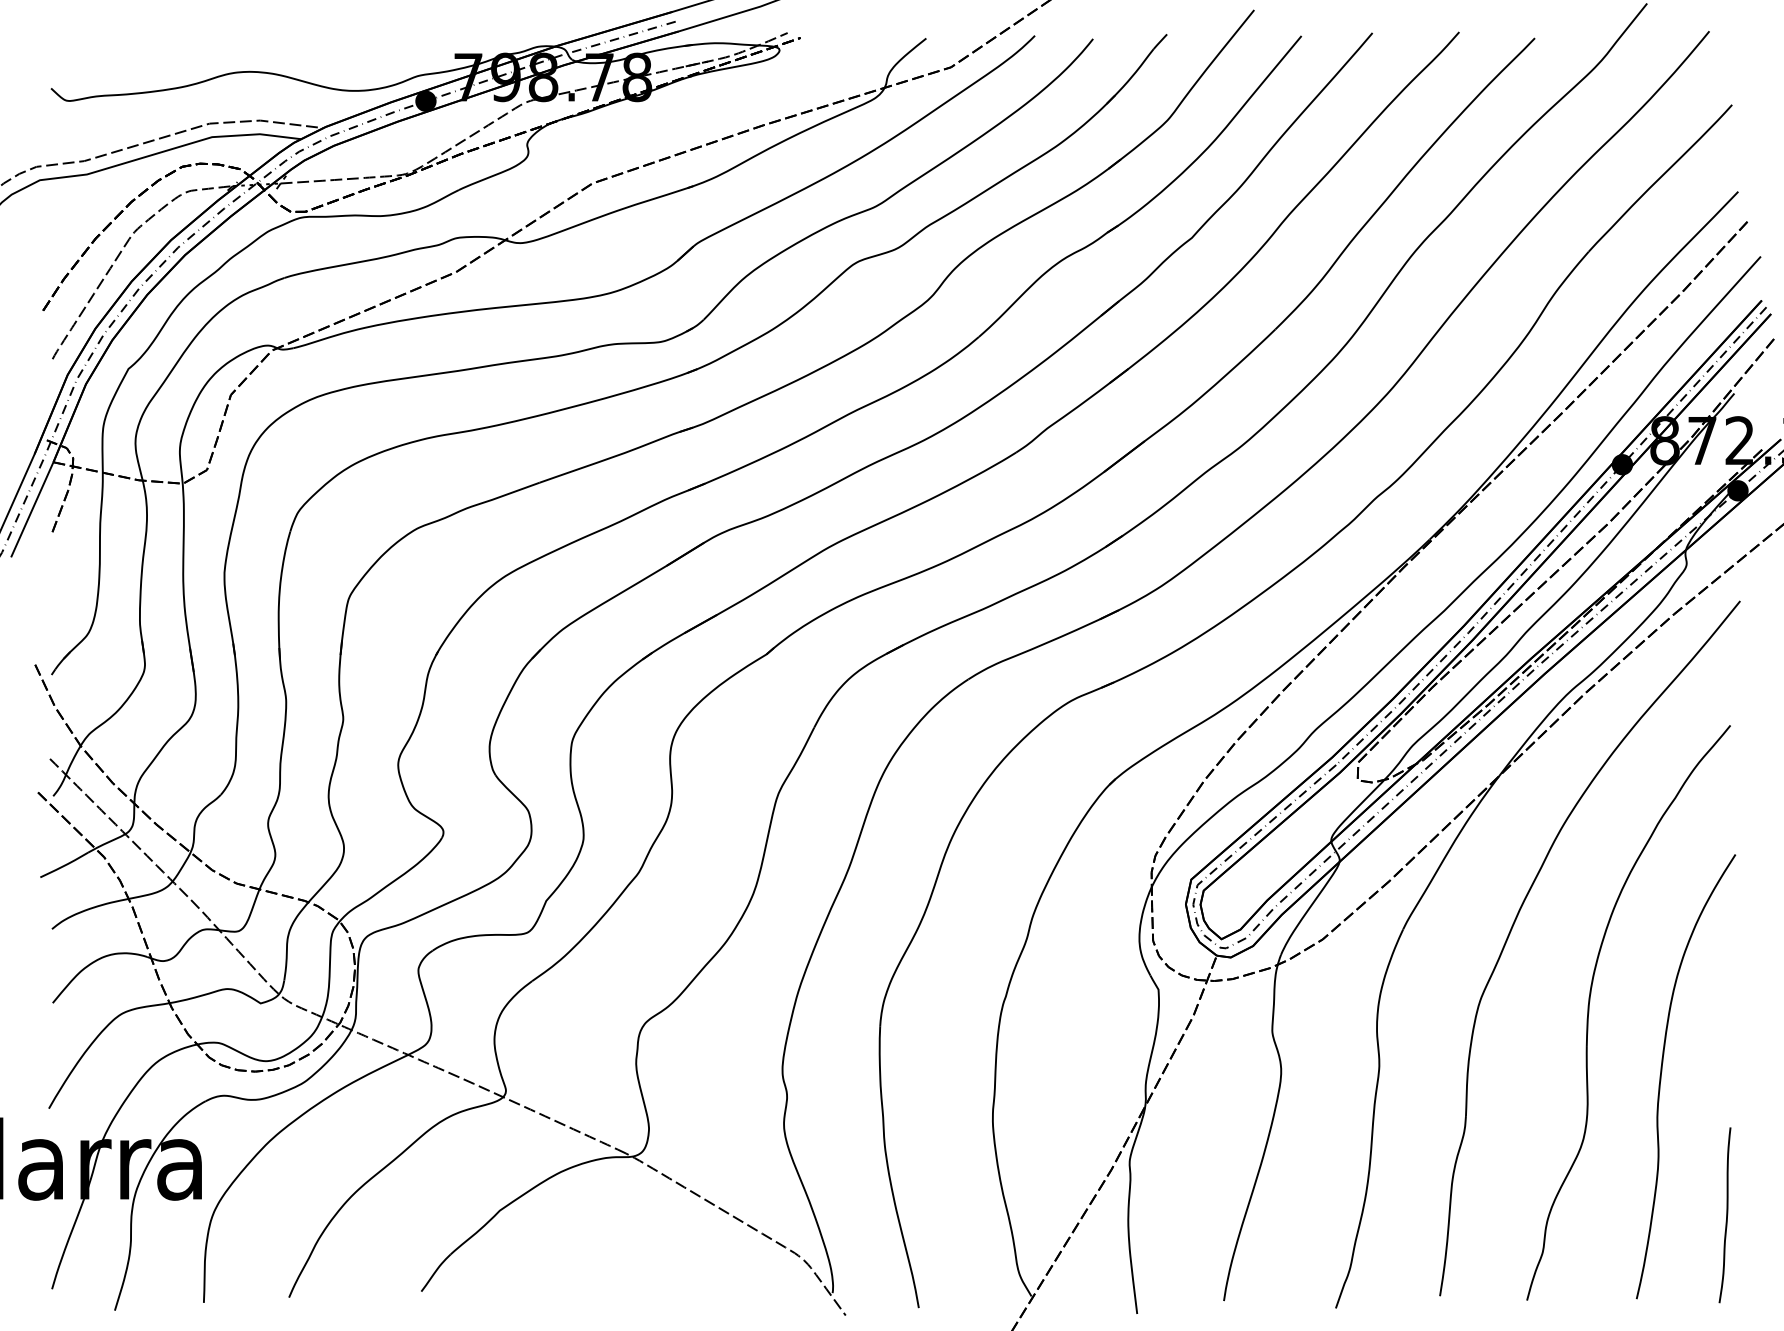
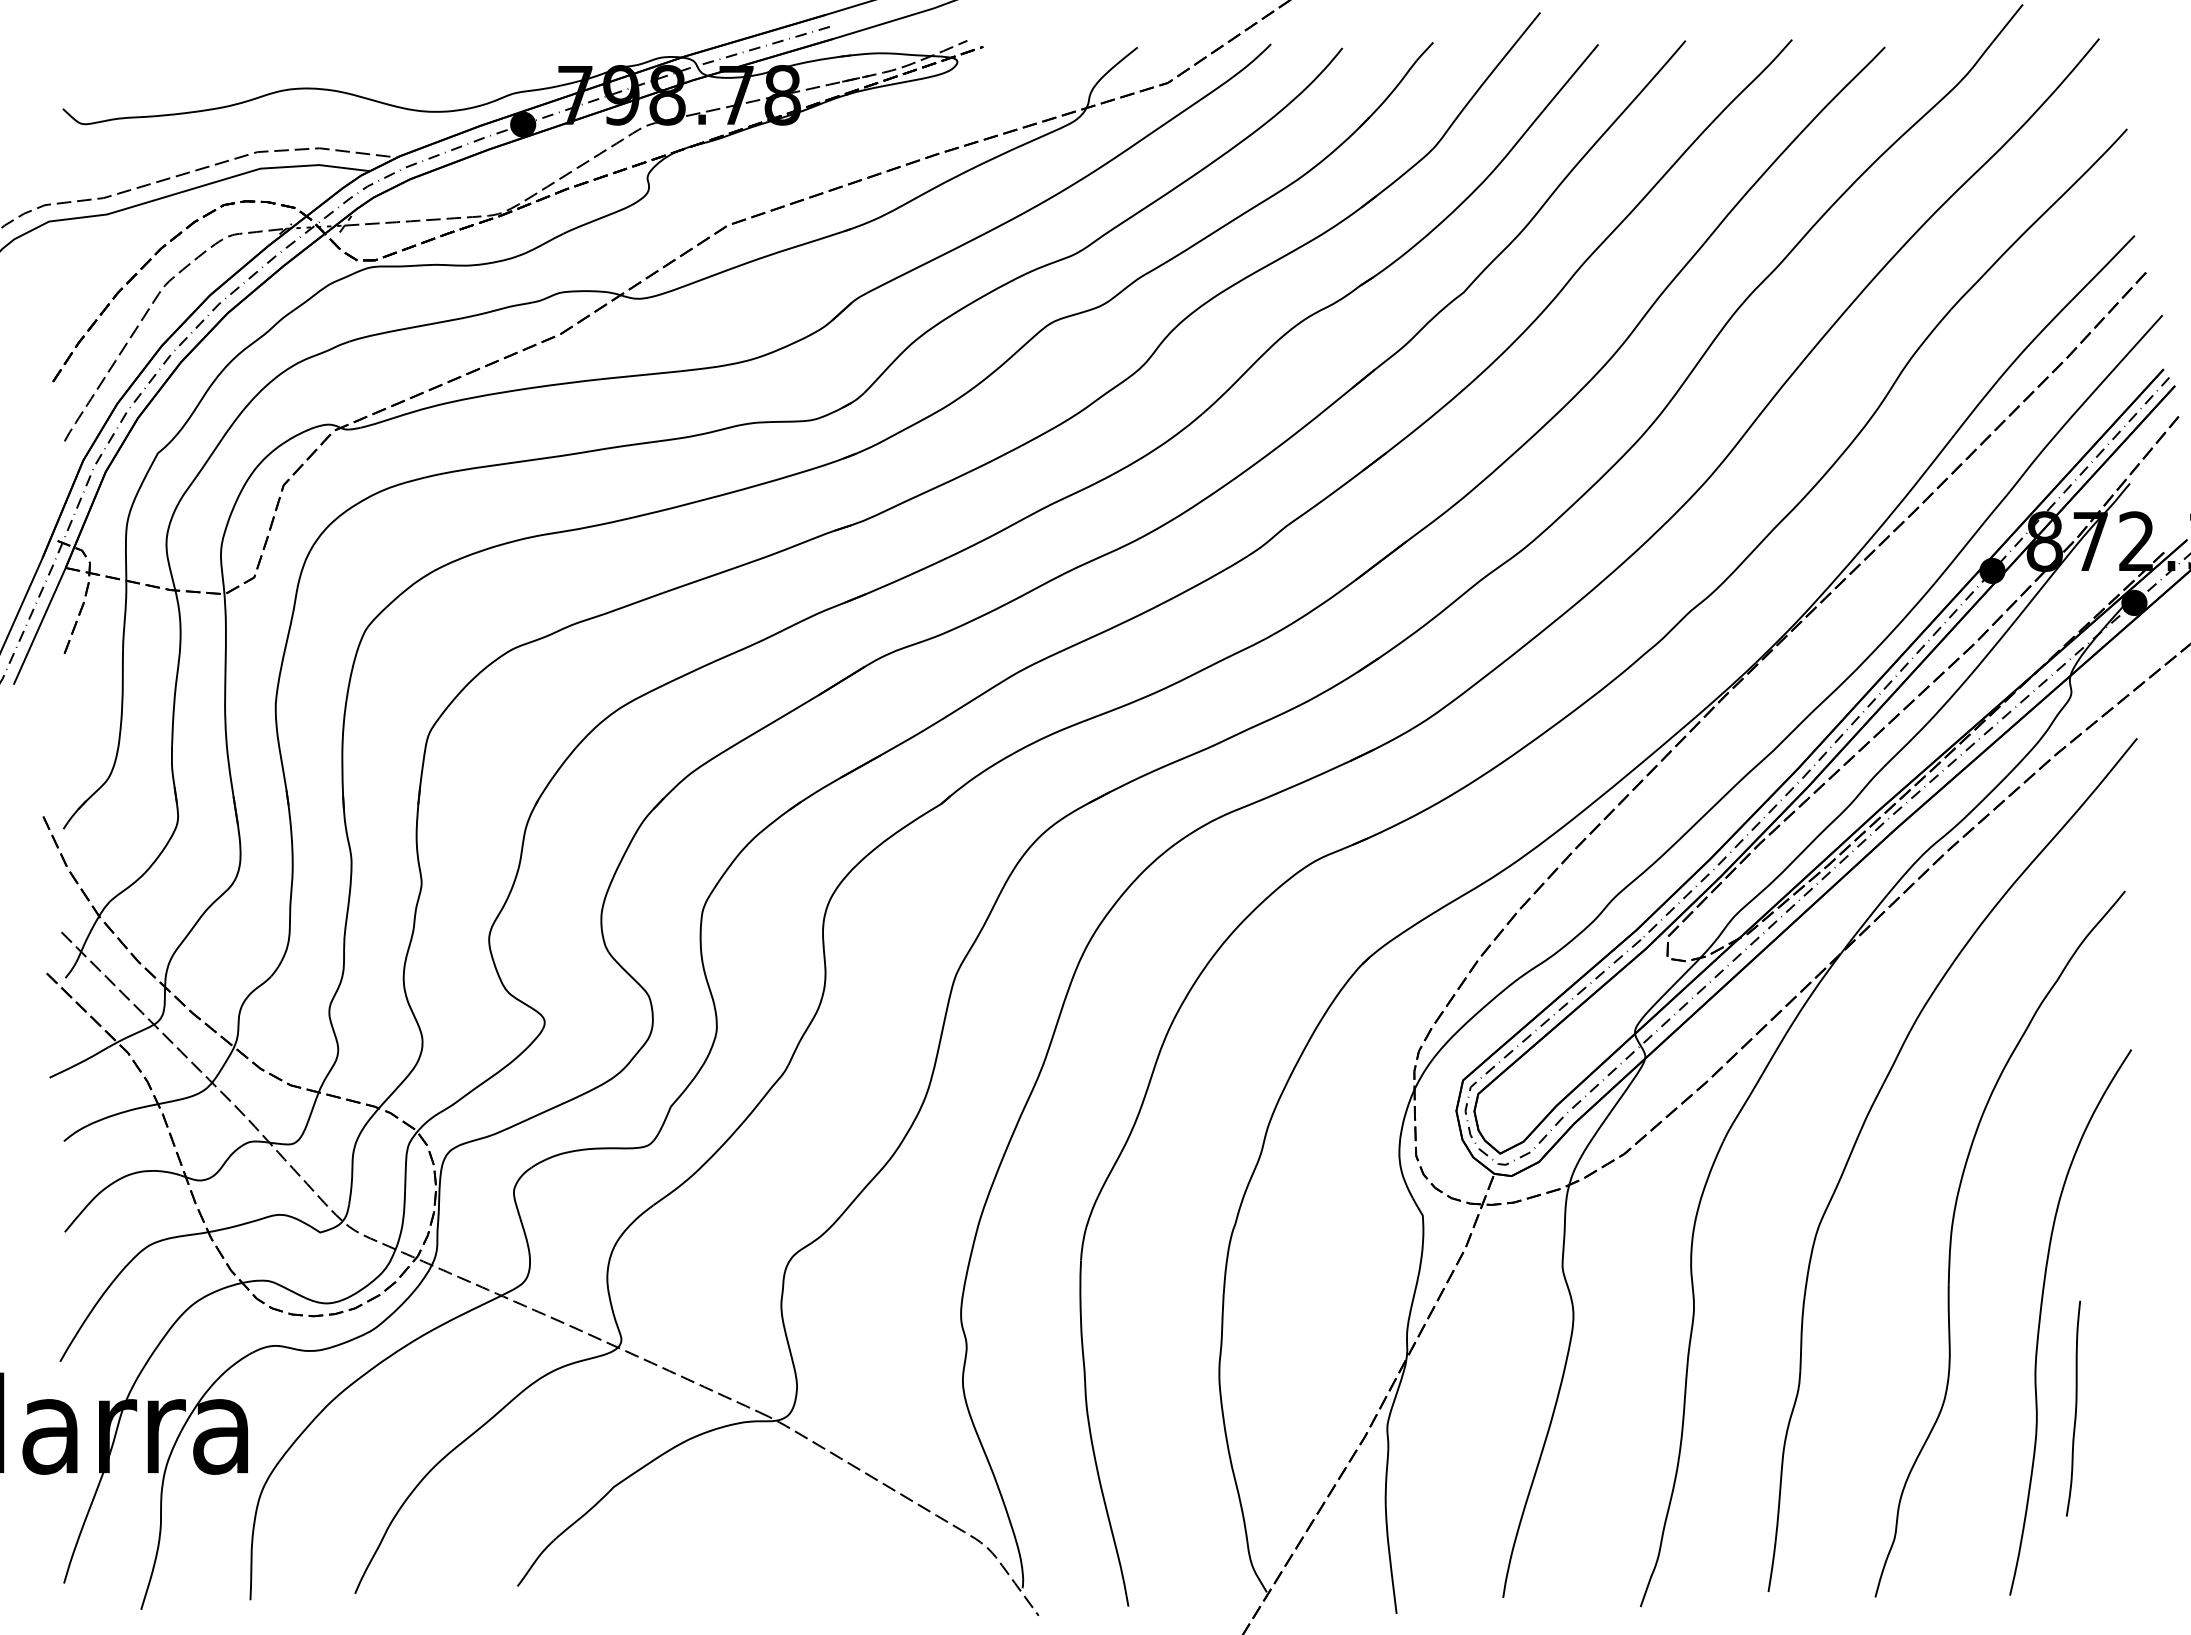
curve: (1726, 1215) -> (2075, 1408), moved

